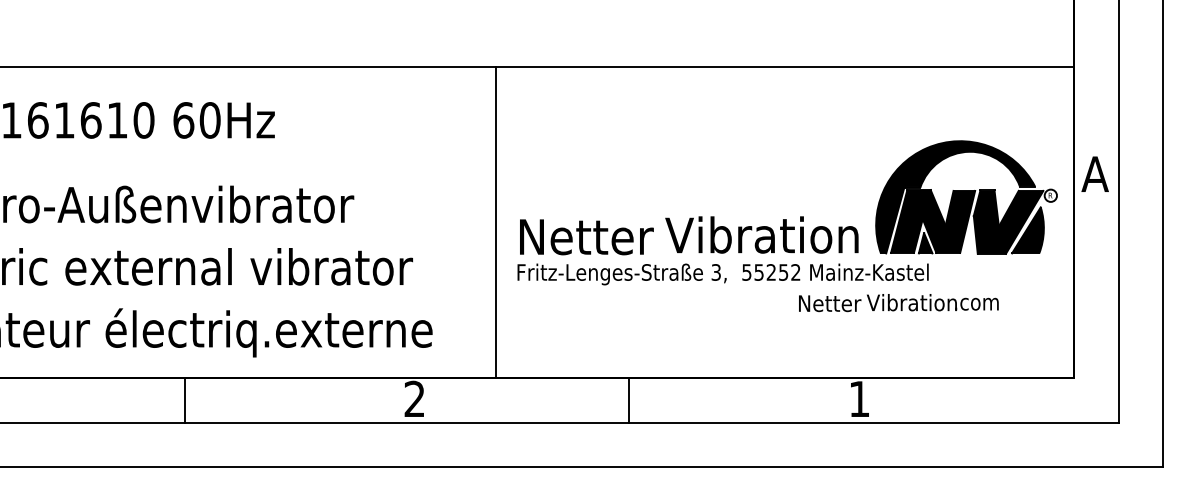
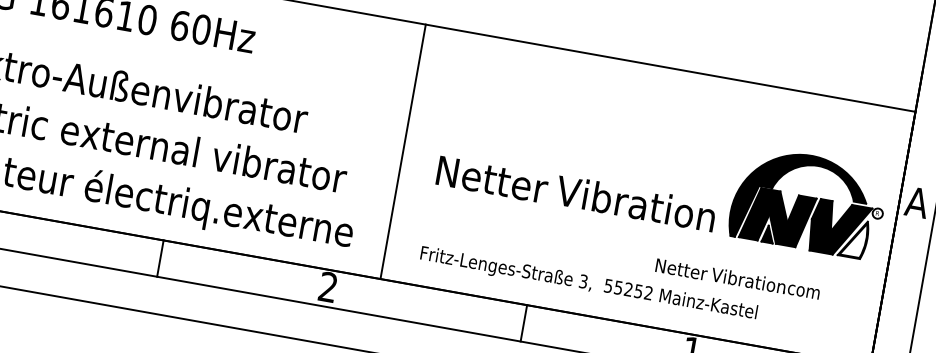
line: (495, 222) -> (402, 151), moved
fill: (1028, 231) -> (854, 239), removed
text: (722, 274) -> (588, 284), moved
line: (184, 400) -> (160, 258), moved
line: (629, 400) -> (524, 323), moved

